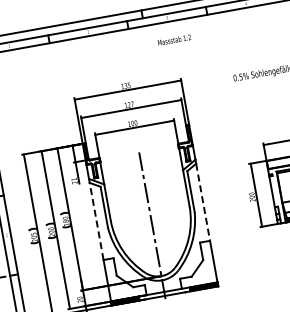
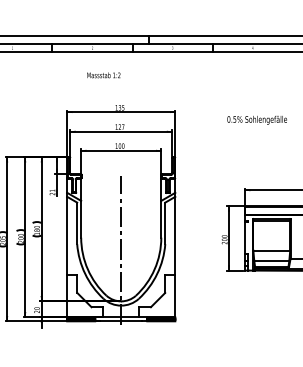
text: (174, 40) -> (103, 75), moved
line: (203, 202) -> (175, 236), dashed -> solid
line: (96, 220) -> (67, 235), dashed -> solid

